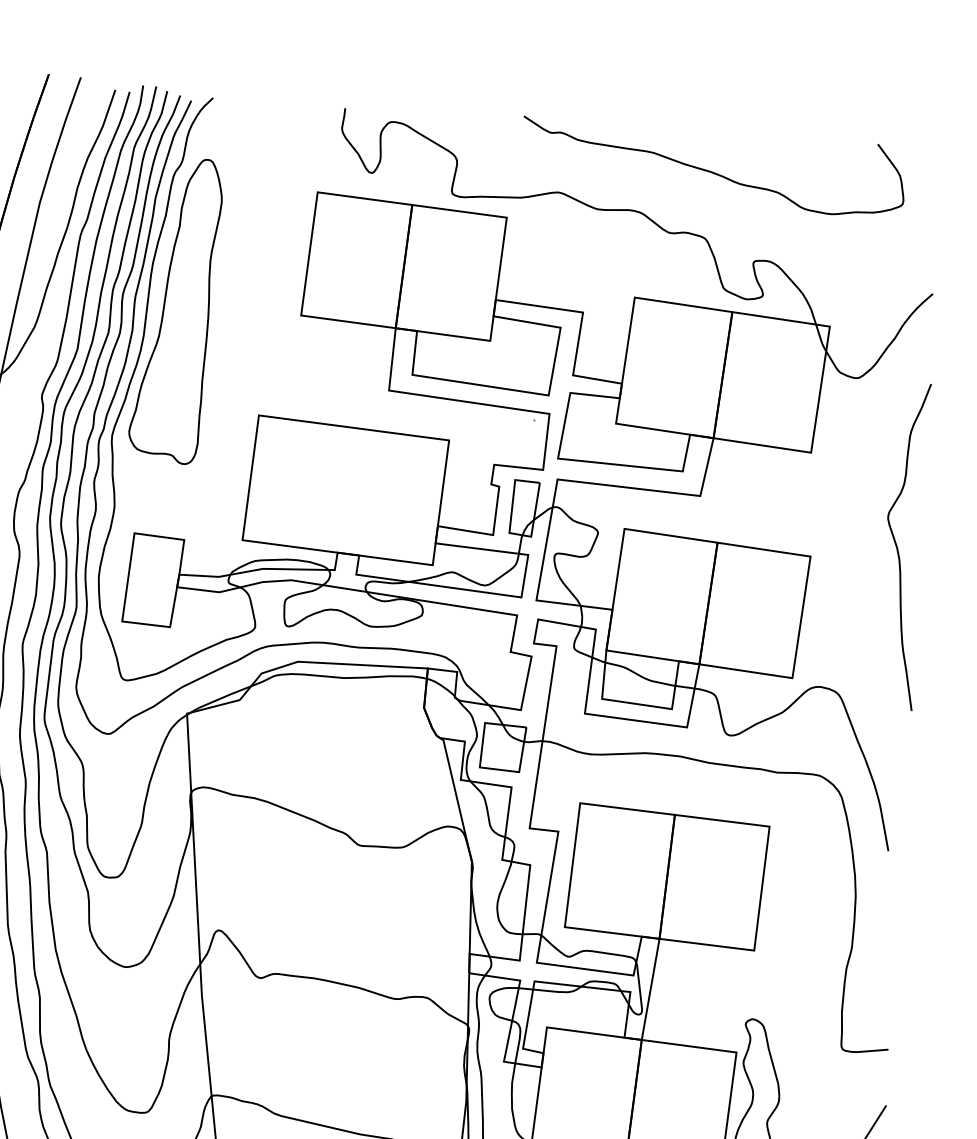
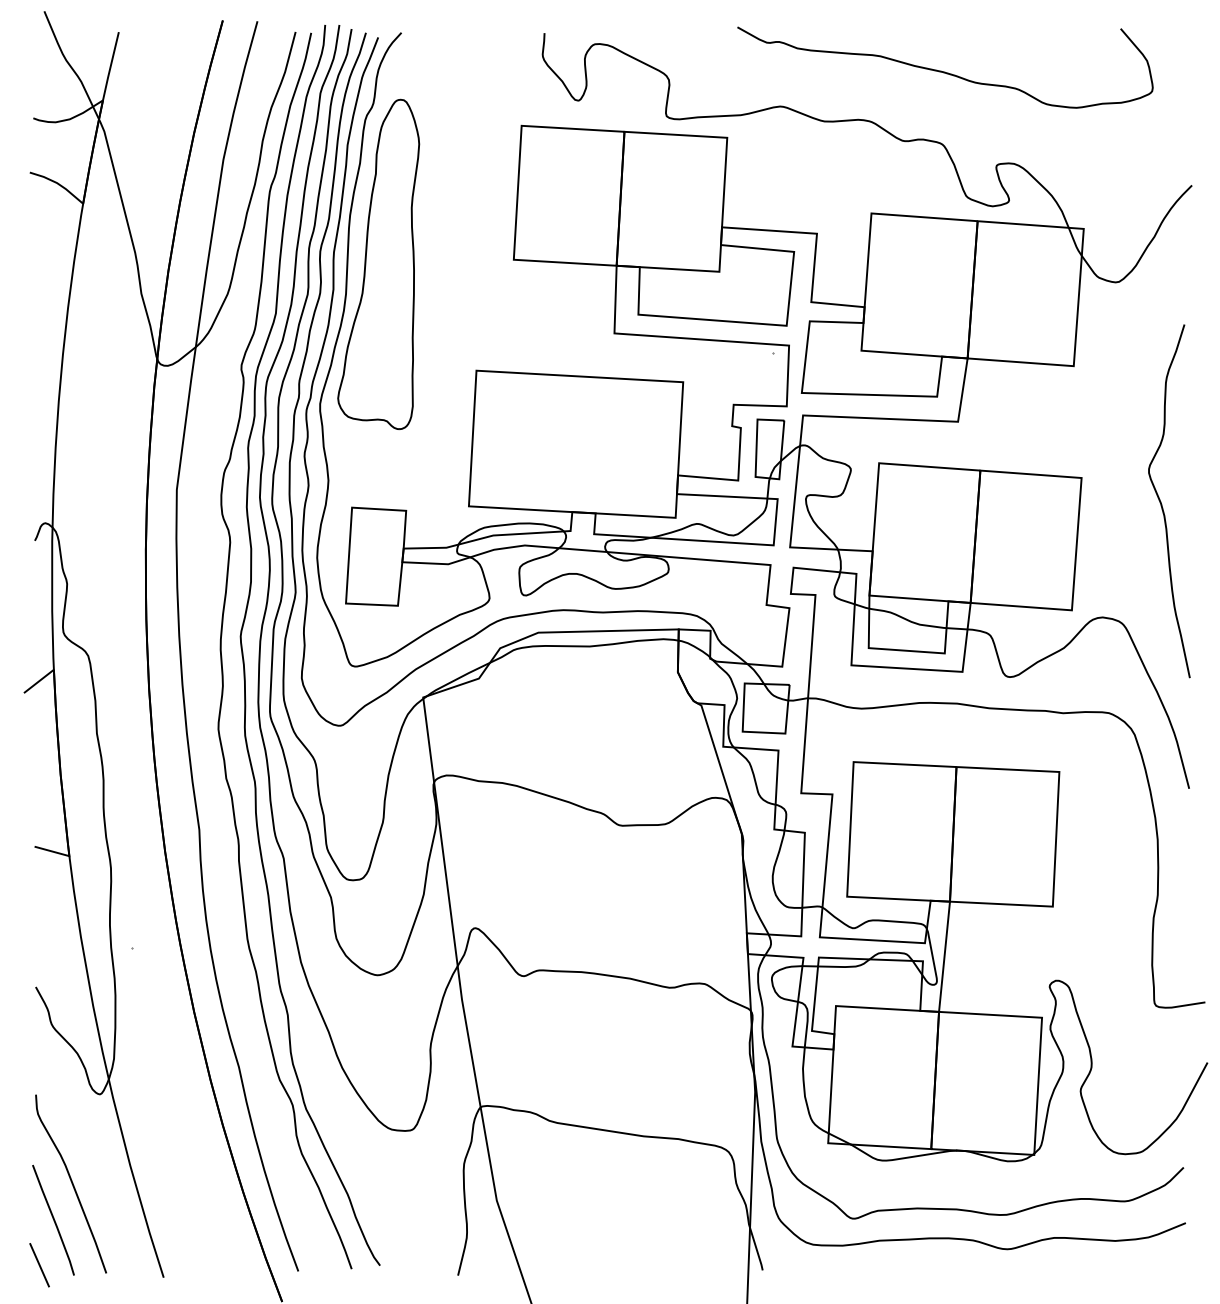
curve: (898, 548) -> (1162, 504), moved

